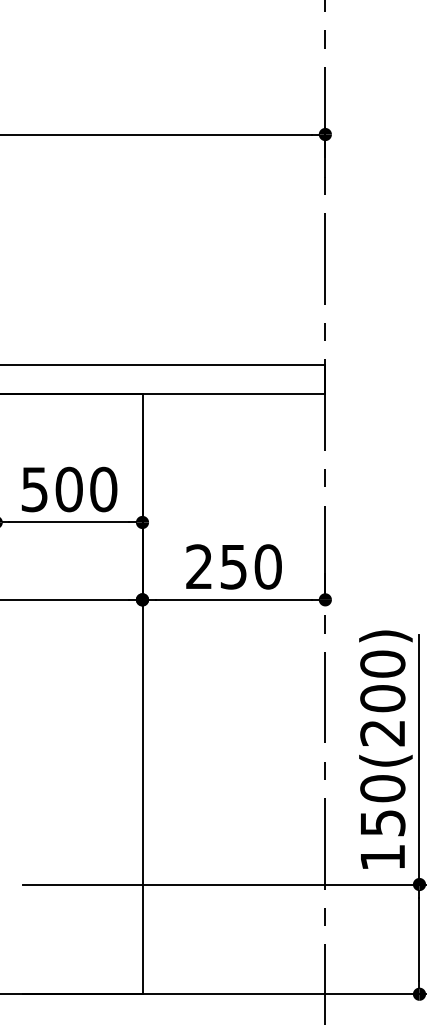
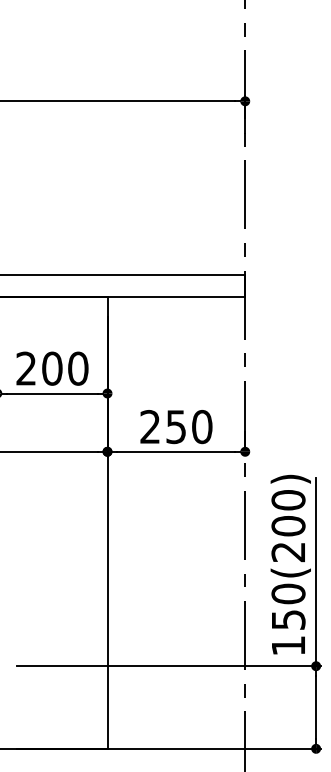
text: (33, 489) -> (25, 368), 500 -> 200

